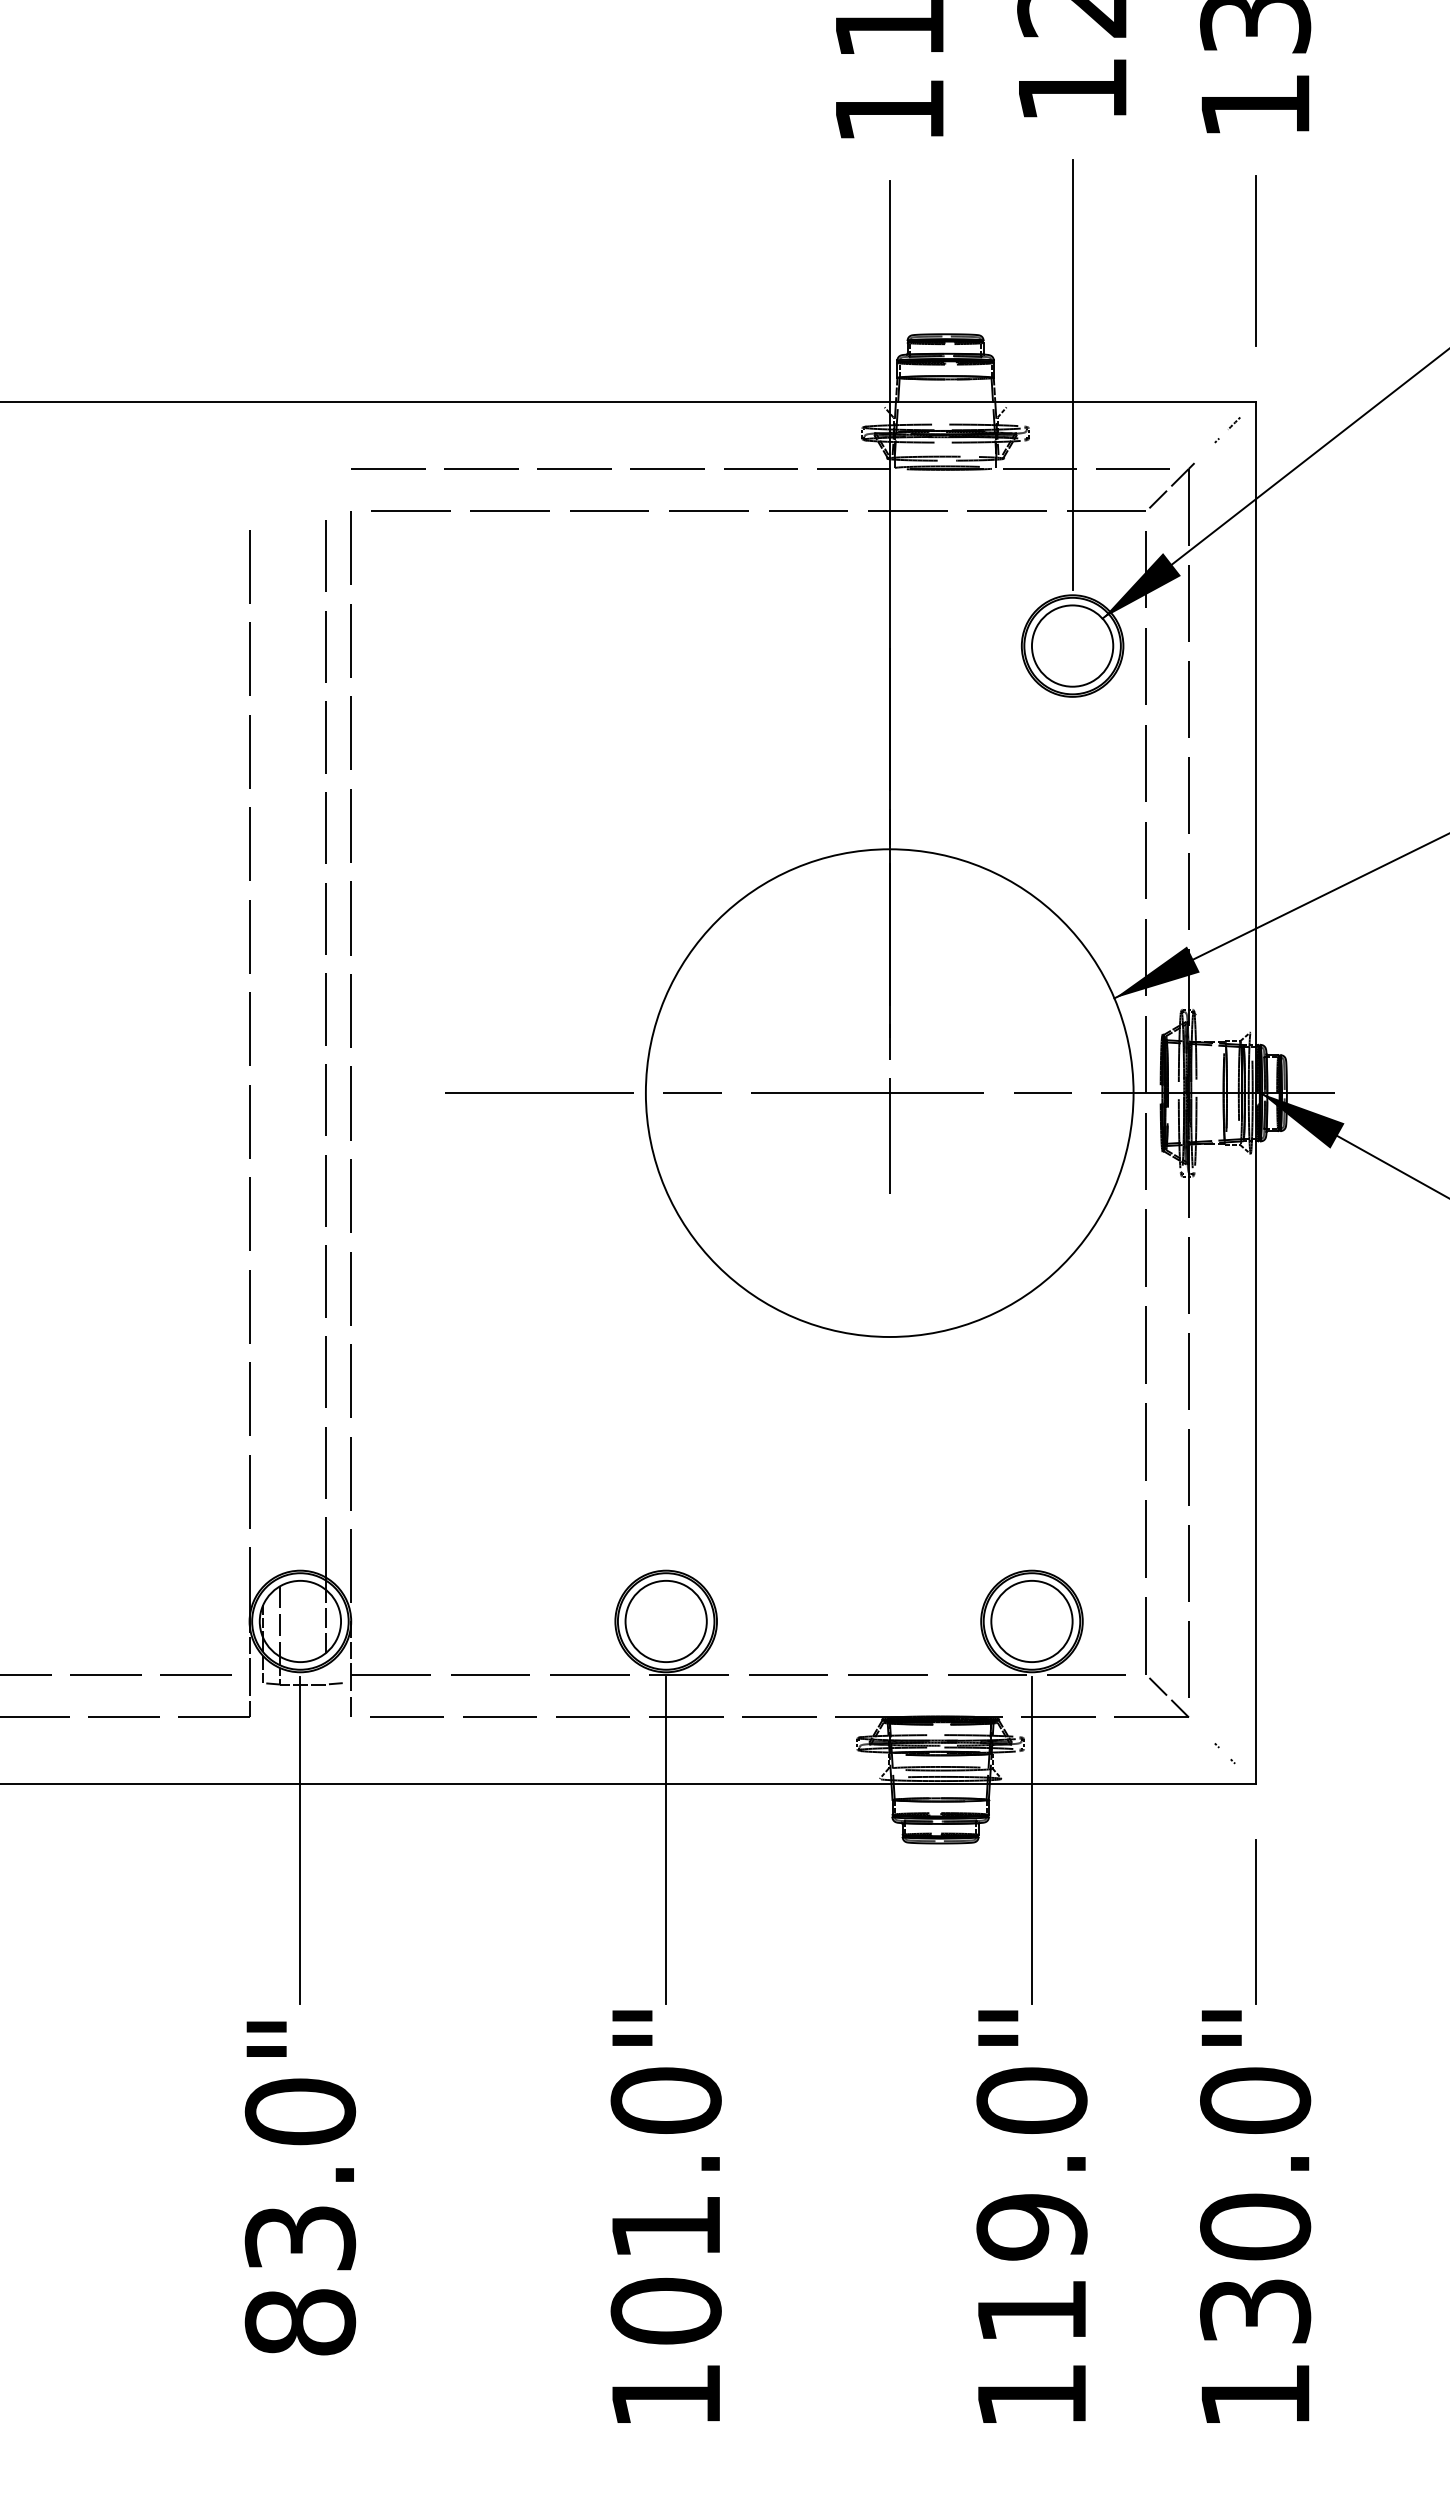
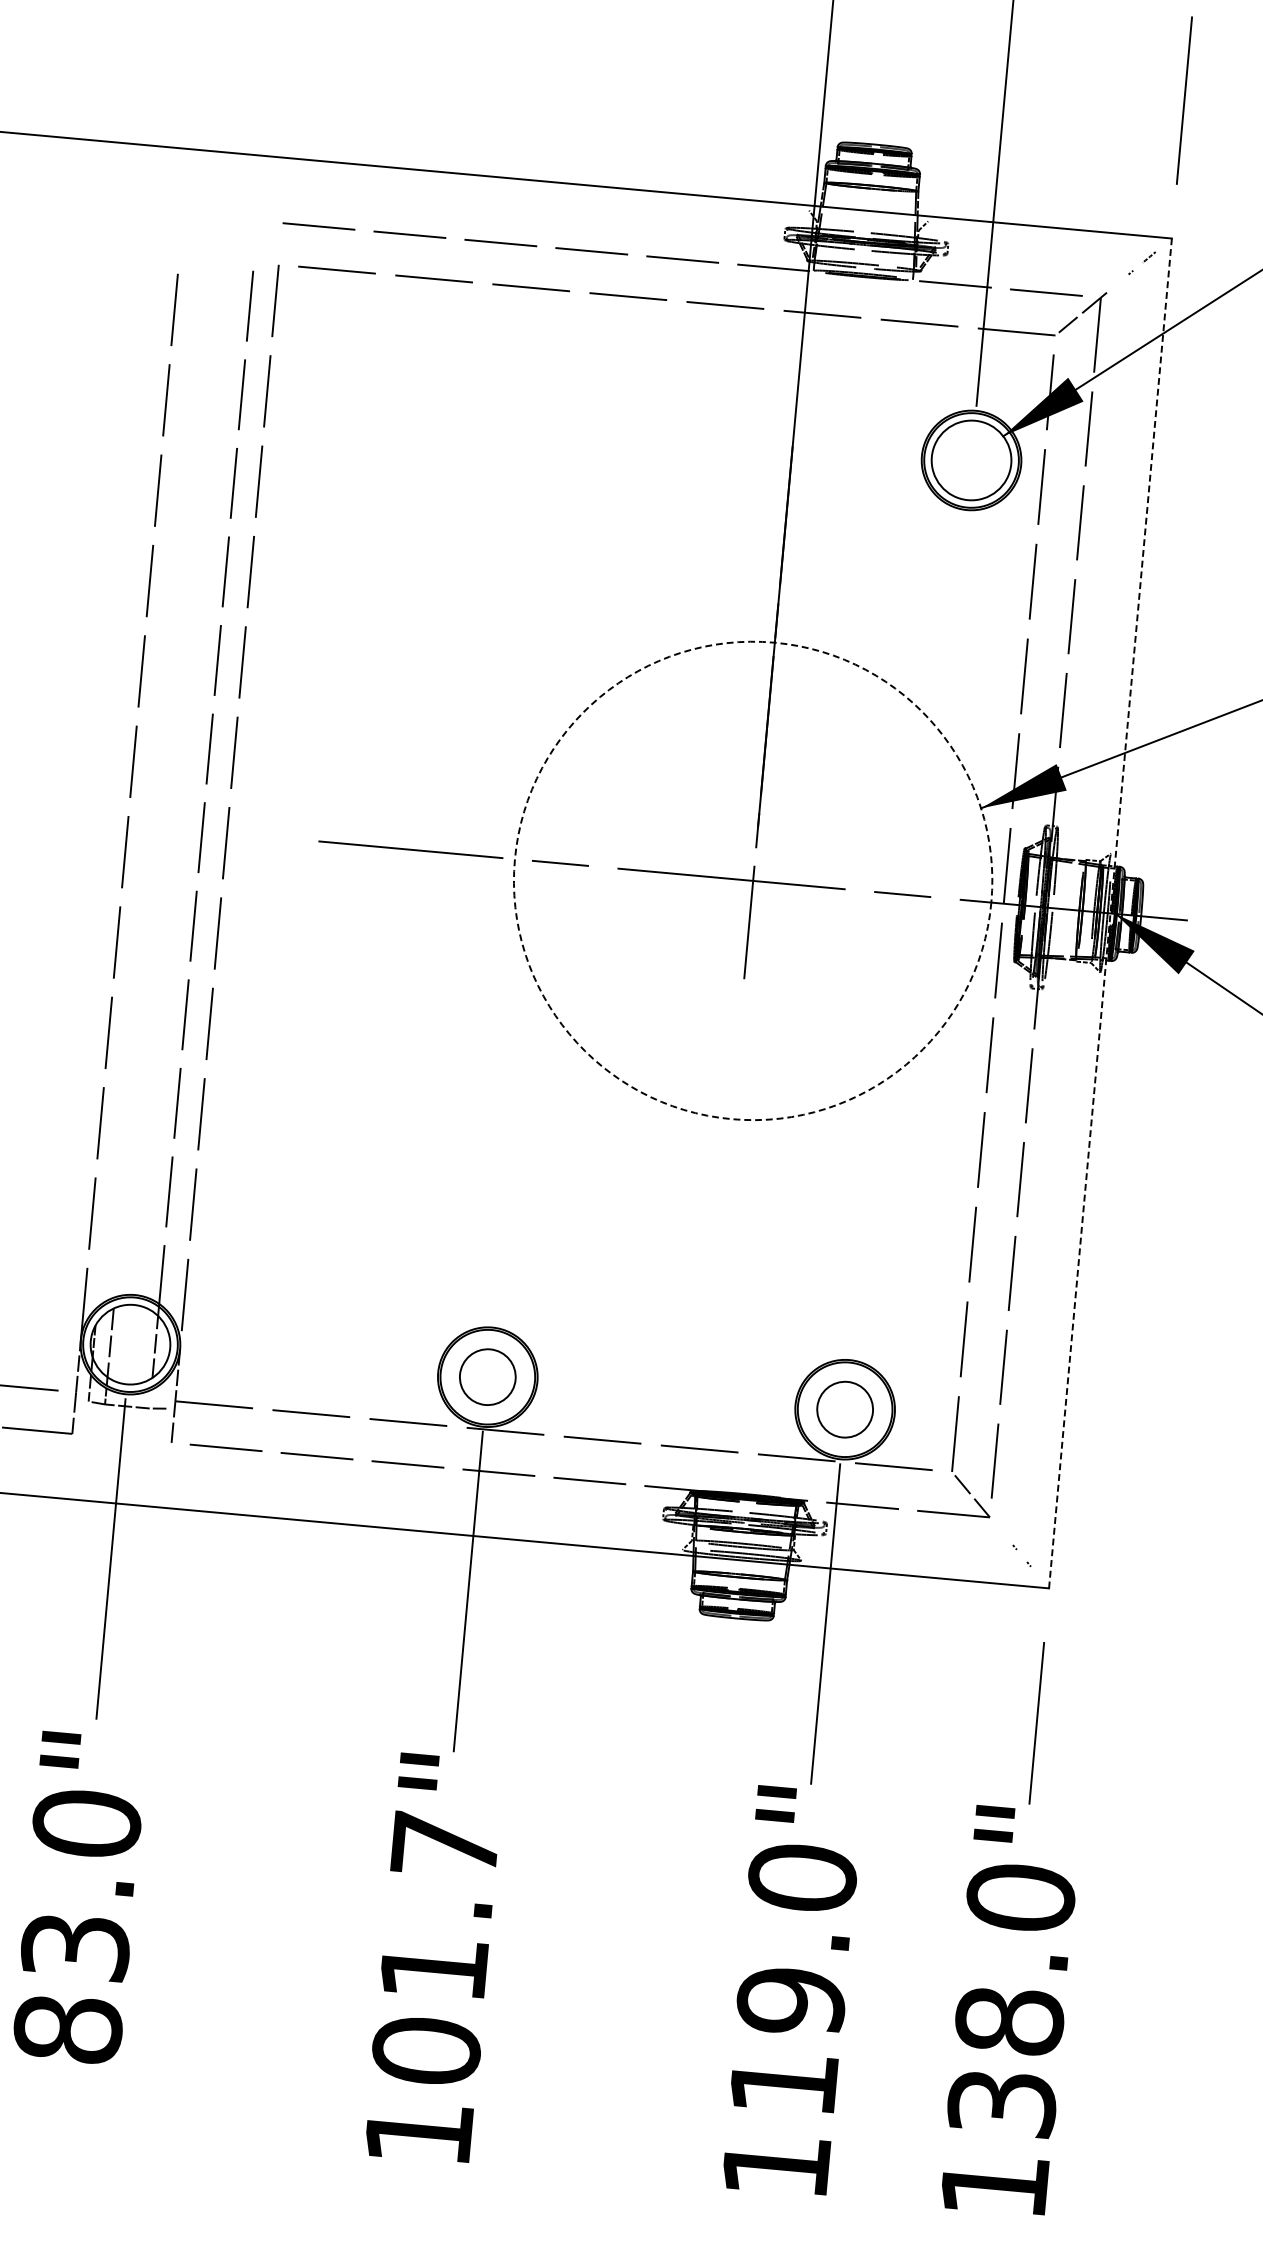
circle: (889, 1093) -> (752, 881), solid -> dashed
line: (1255, 1093) -> (1110, 913), solid -> dashed
circle: (665, 1621) -> (487, 1377), size x0.7
circle: (1031, 1621) -> (844, 1409), size x0.7
text: (665, 2100) -> (444, 1845), 101.0" -> 101.7"
text: (1255, 2226) -> (1009, 2020), 130.0" -> 138.0"

